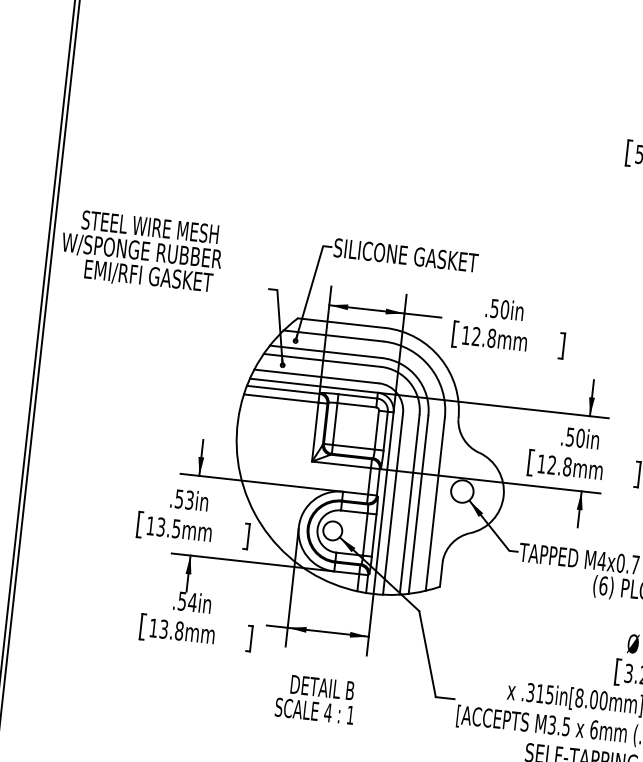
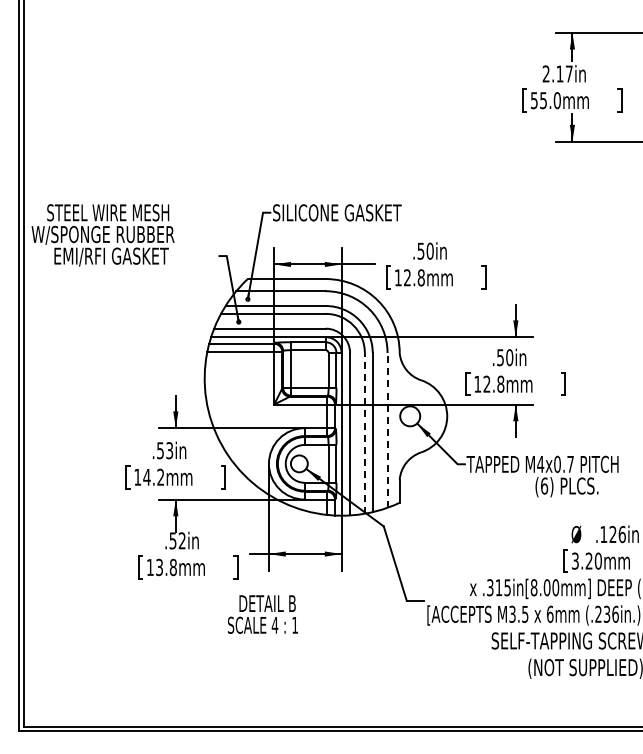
line: (409, 503) -> (364, 432), solid -> dashed
line: (435, 503) -> (387, 429), solid -> dashed
text: (168, 527) -> (153, 476), 13.5mm -> 14.2mm
text: (192, 602) -> (182, 540), .54in -> .52in
text: (315, 699) -> (262, 614), moved

